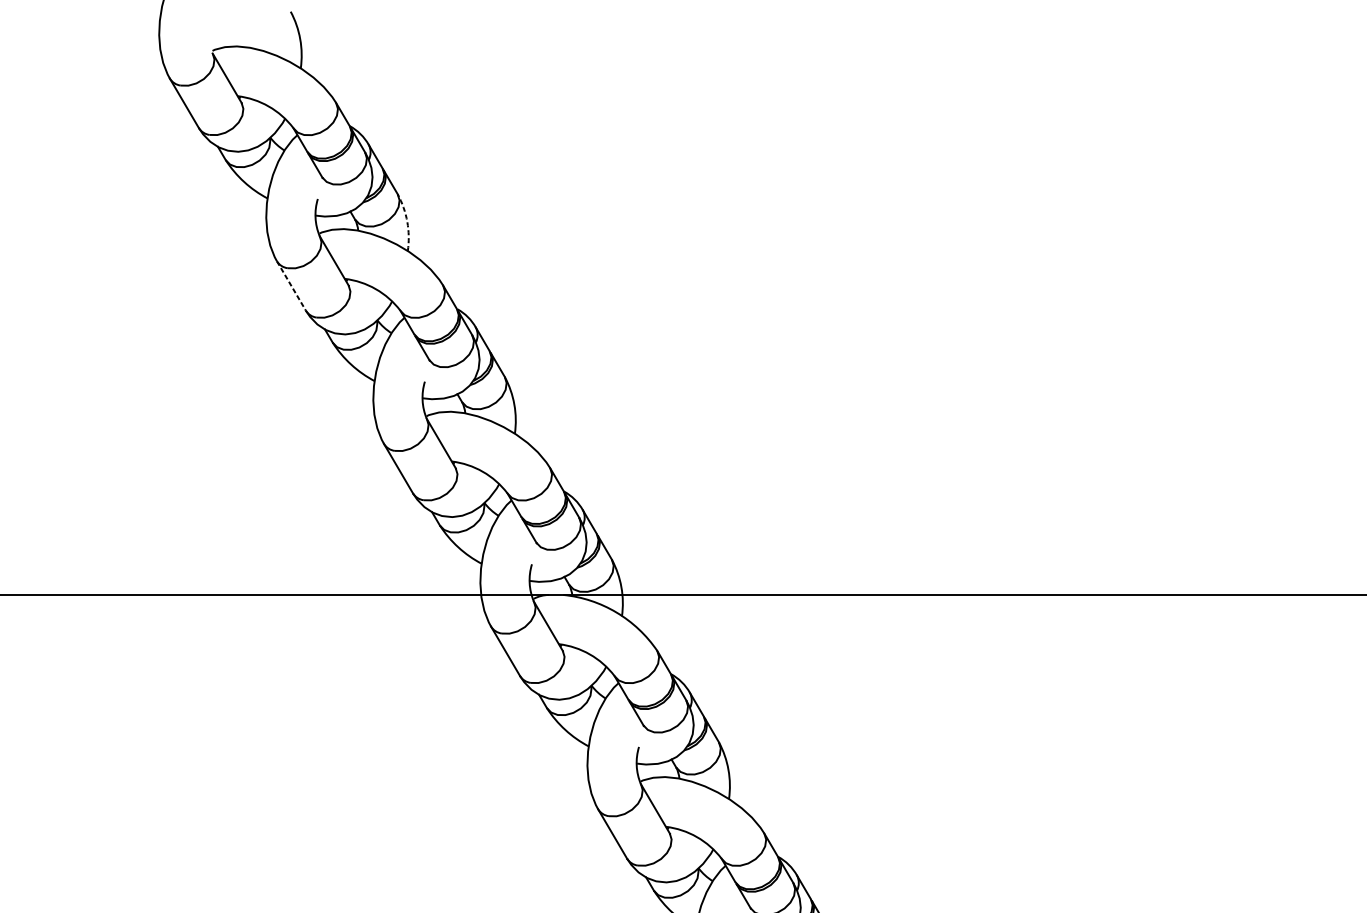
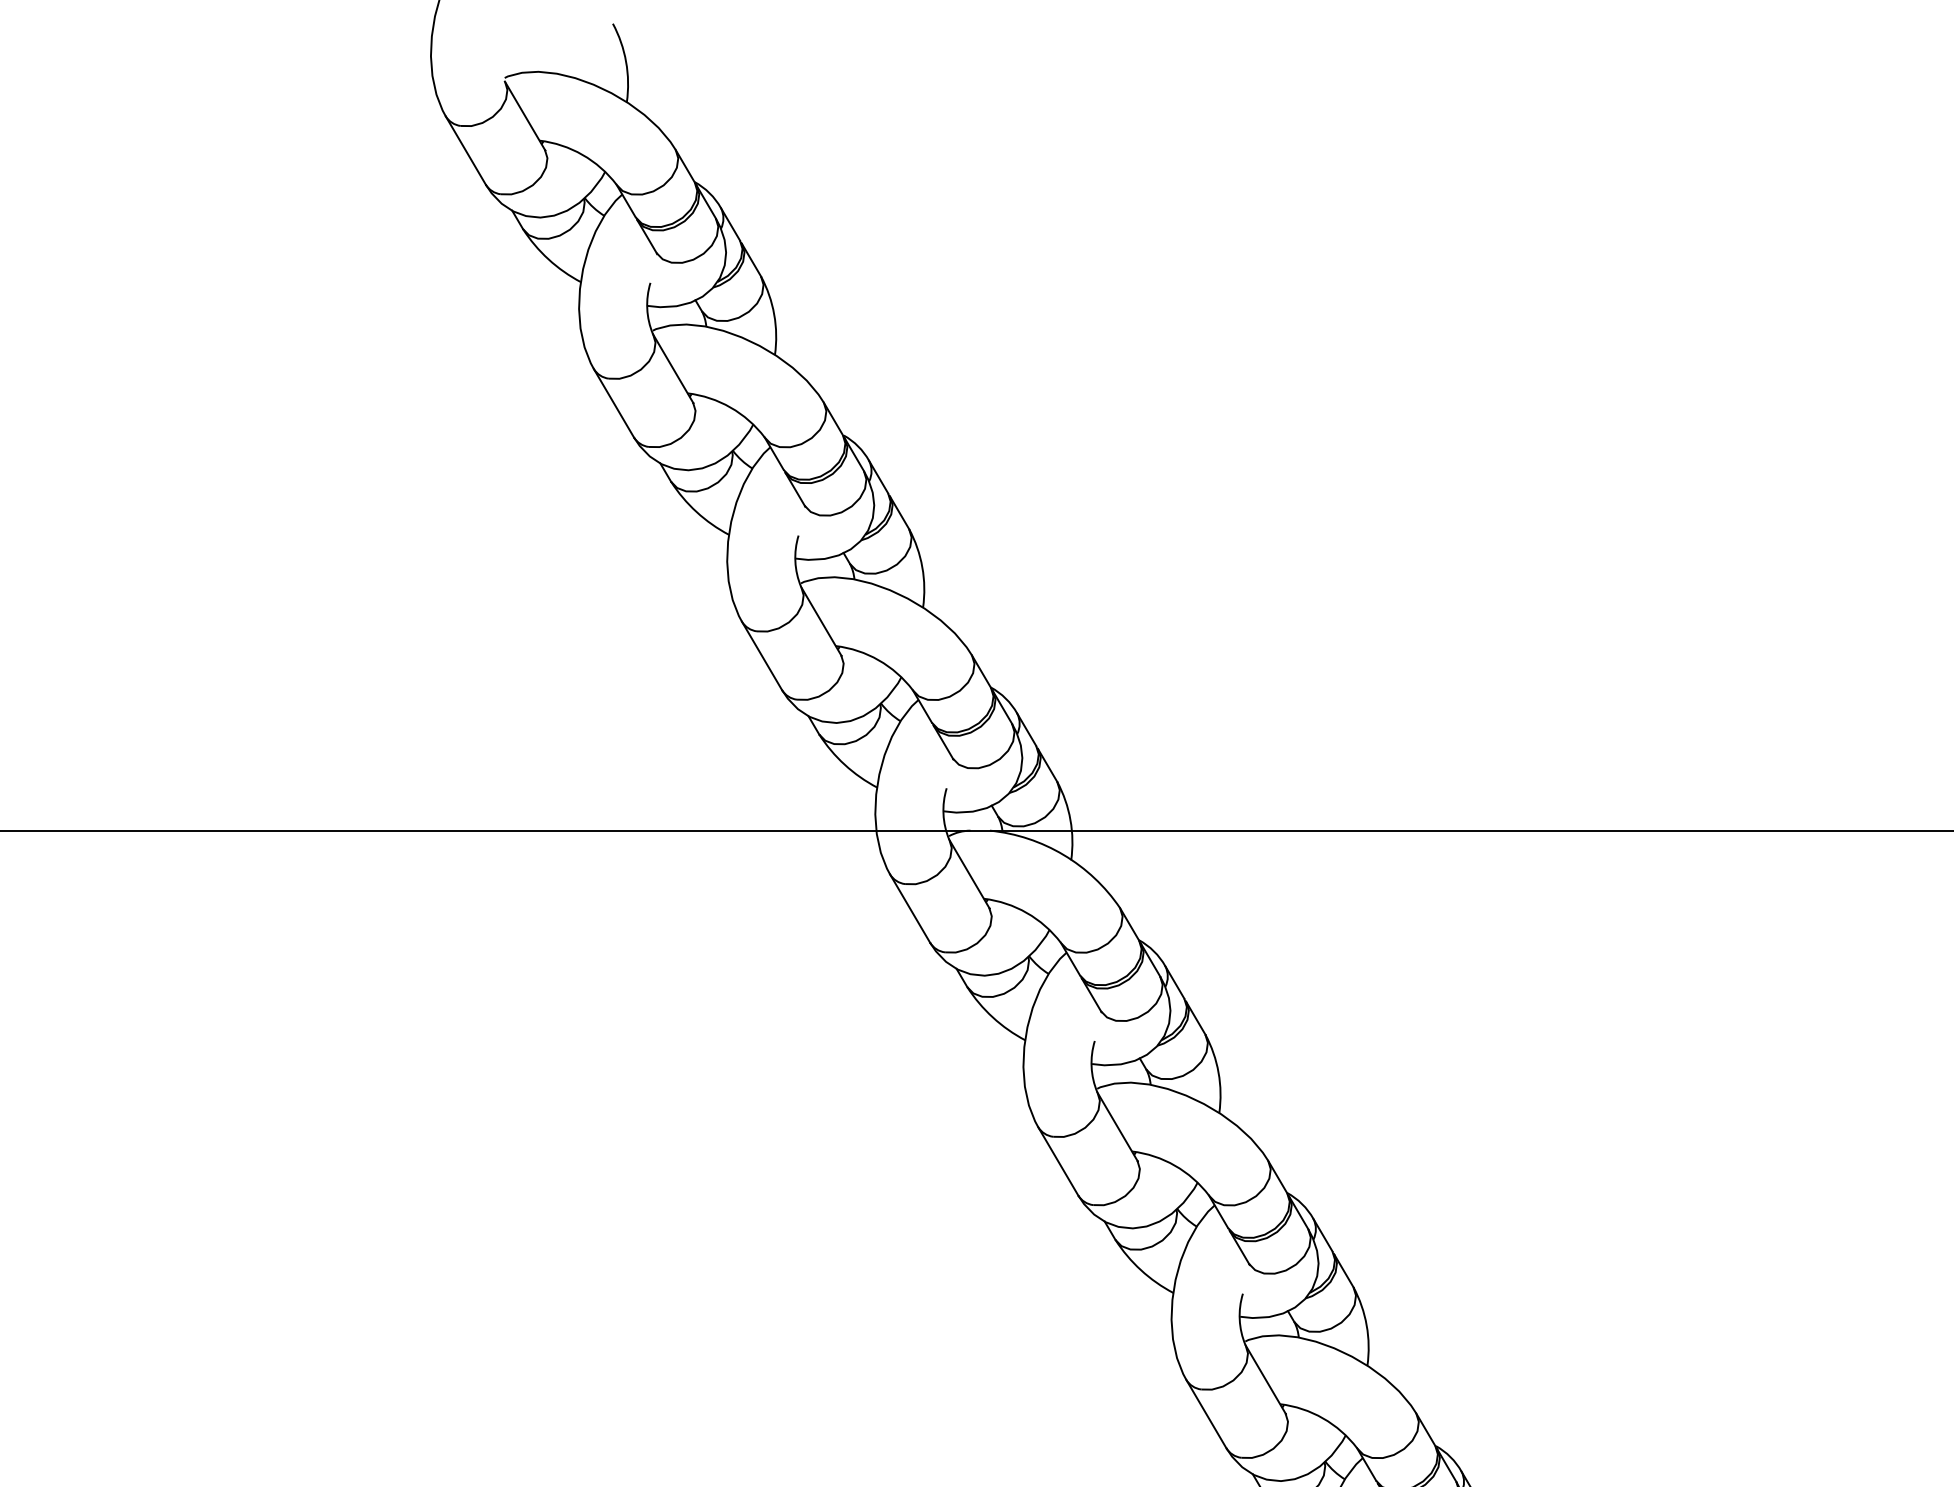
arc: (407, 221) -> (774, 314), dashed -> solid
line: (291, 286) -> (613, 403), dashed -> solid

